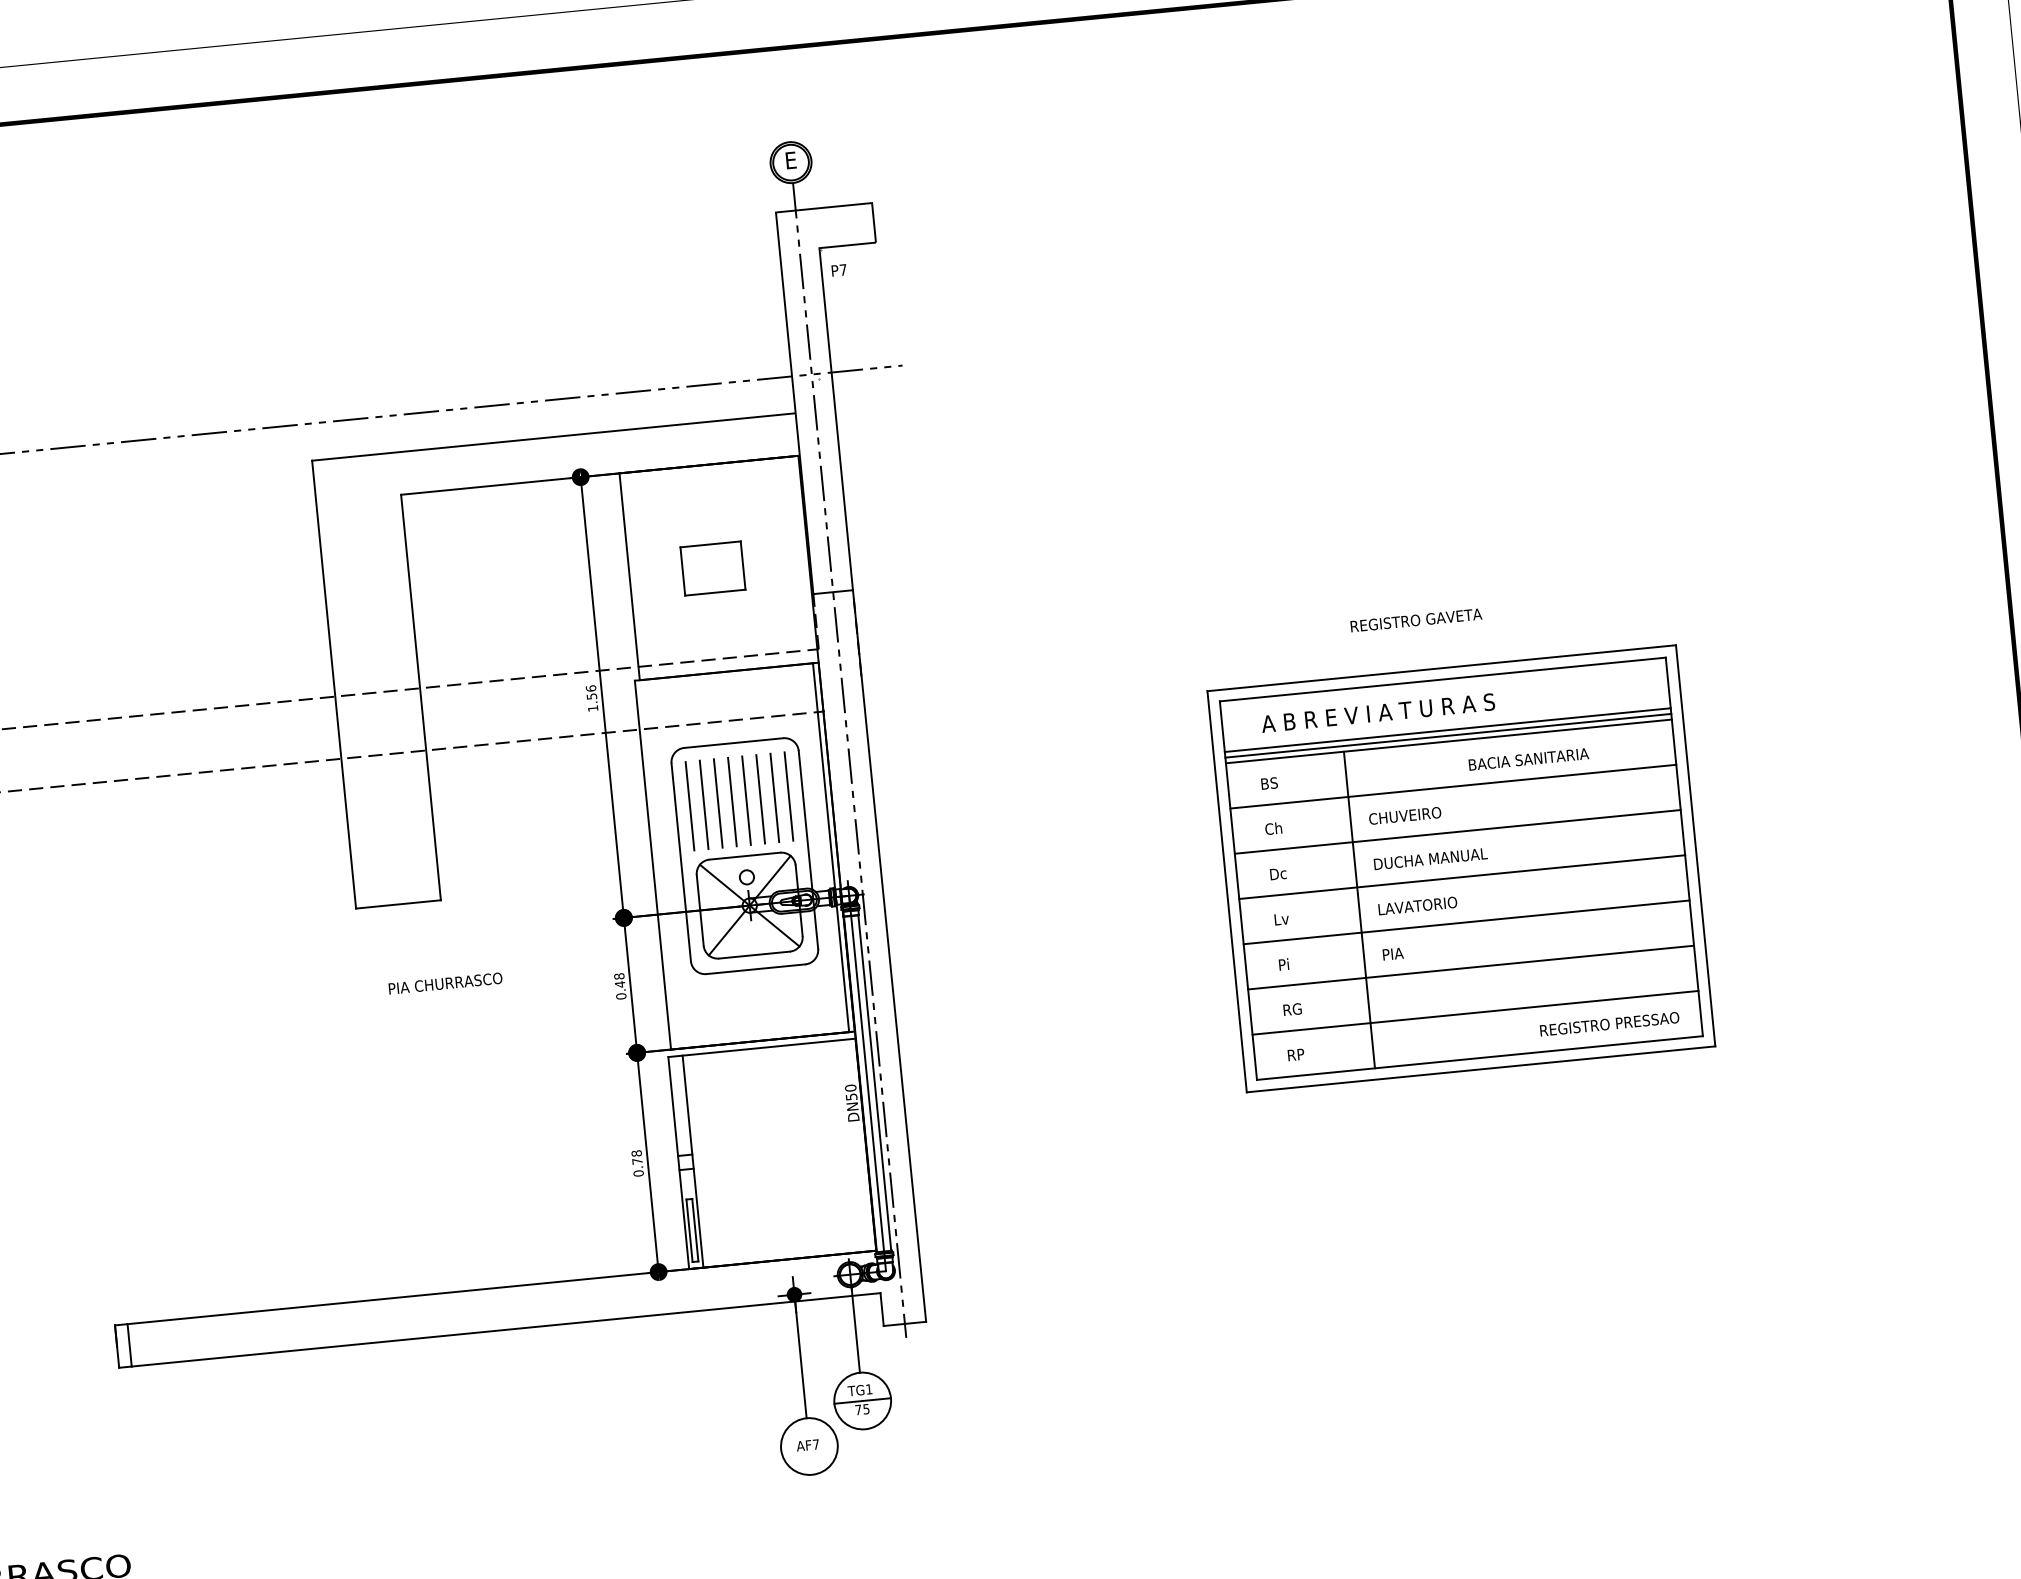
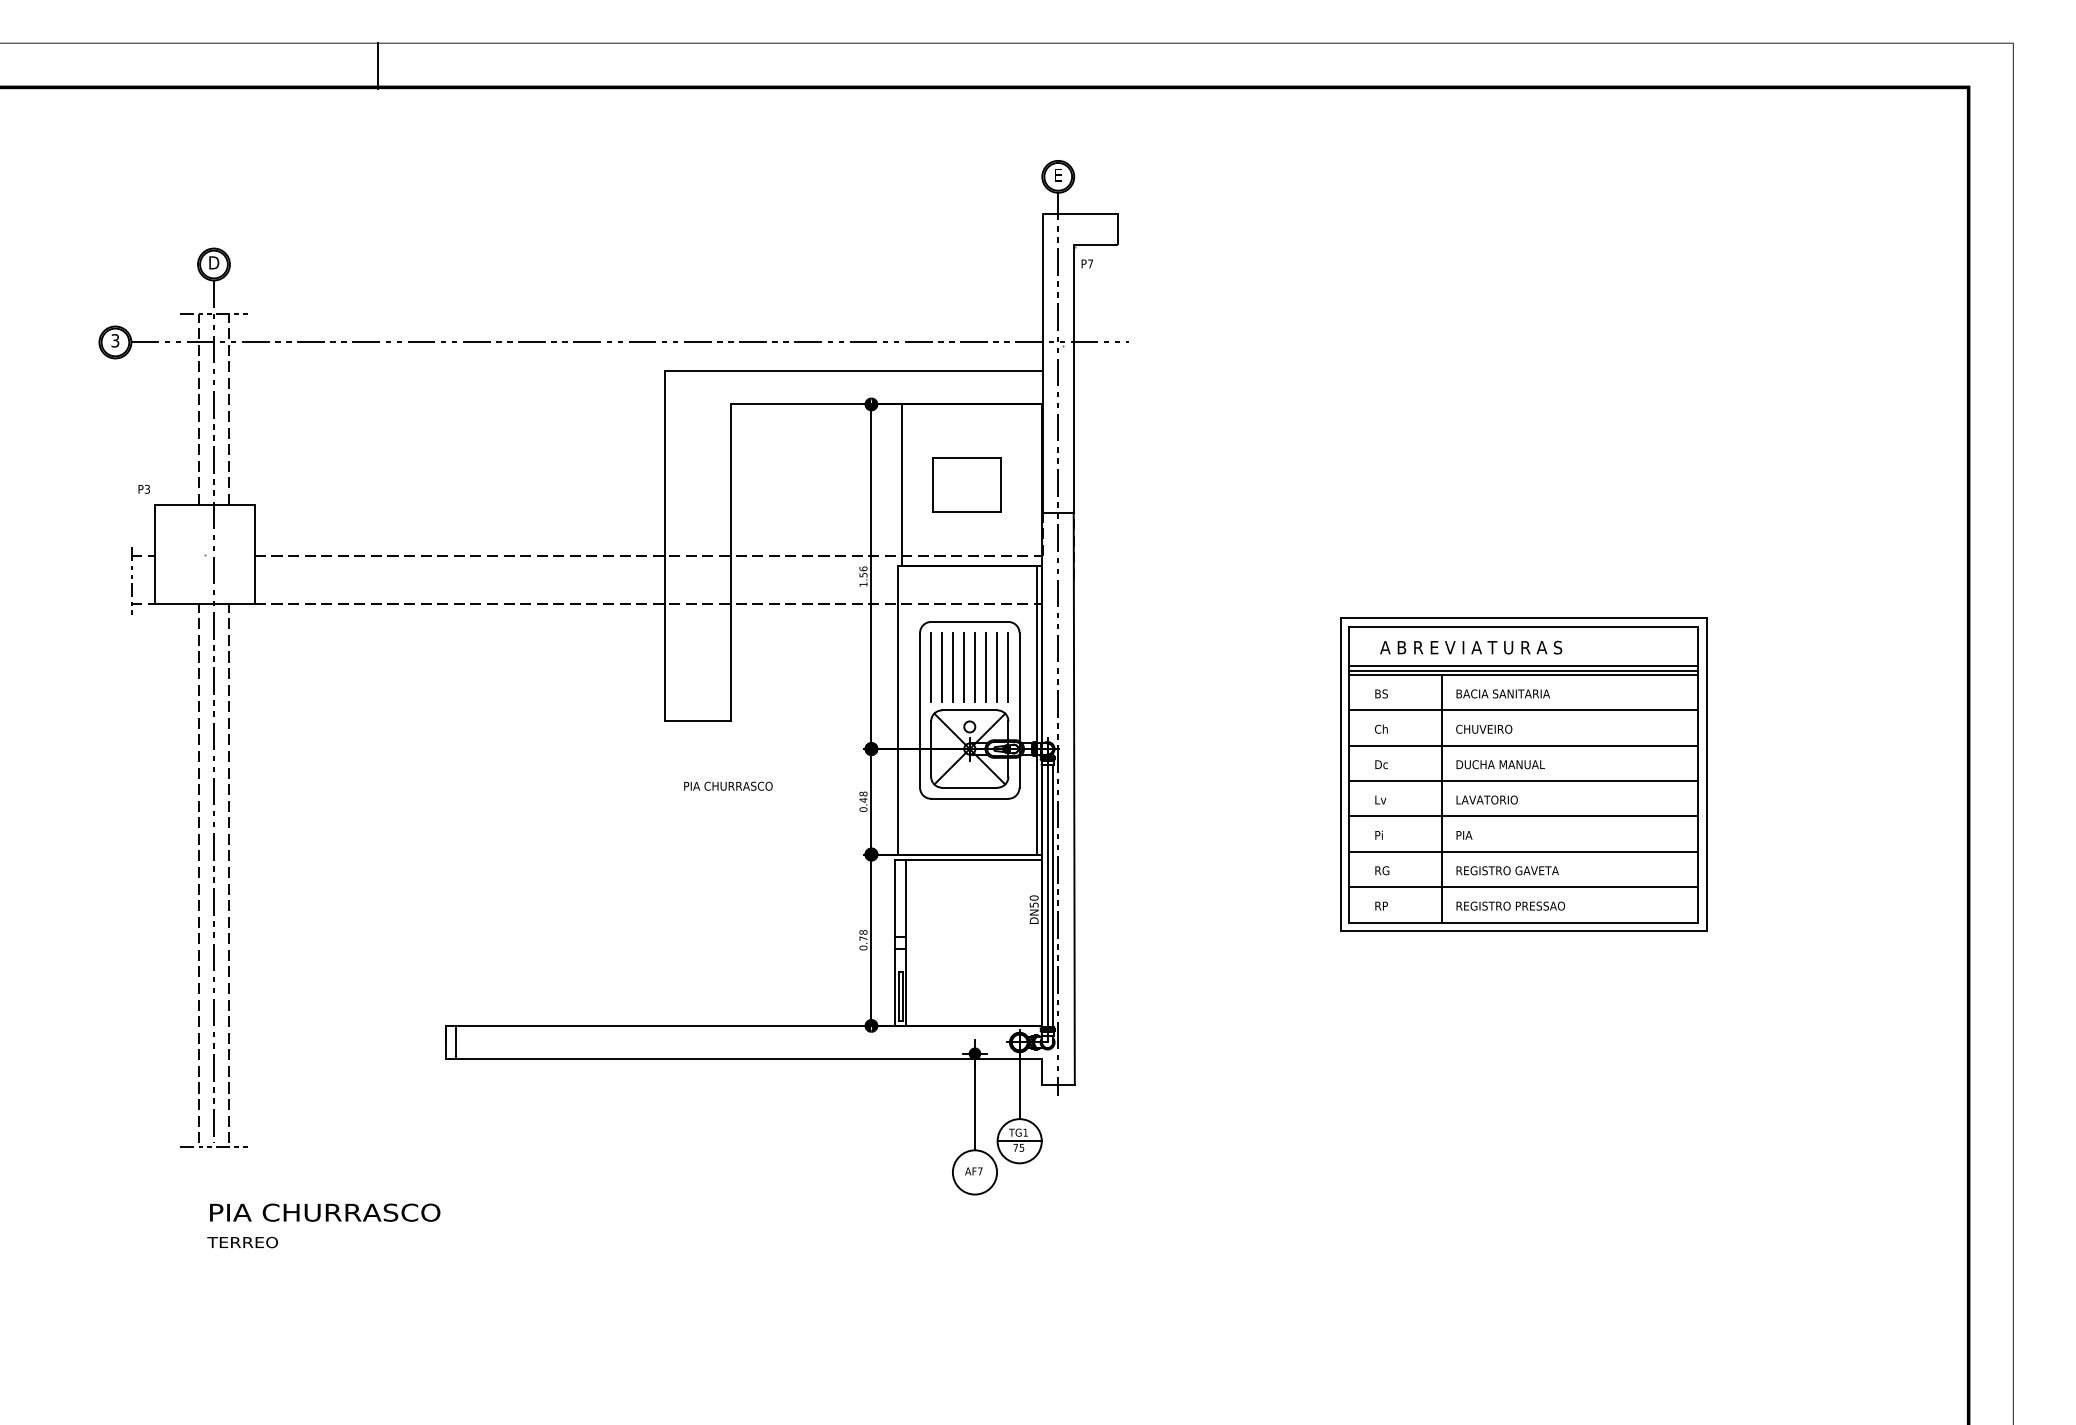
part: (712, 567) -> (966, 484), size x1.43
text: (1416, 620) -> (1507, 870), moved
text: (1527, 758) -> (1502, 693), moved
text: (1609, 1023) -> (1510, 905), moved

